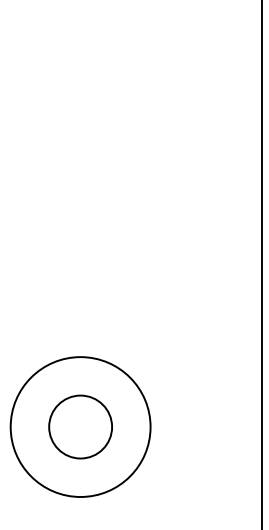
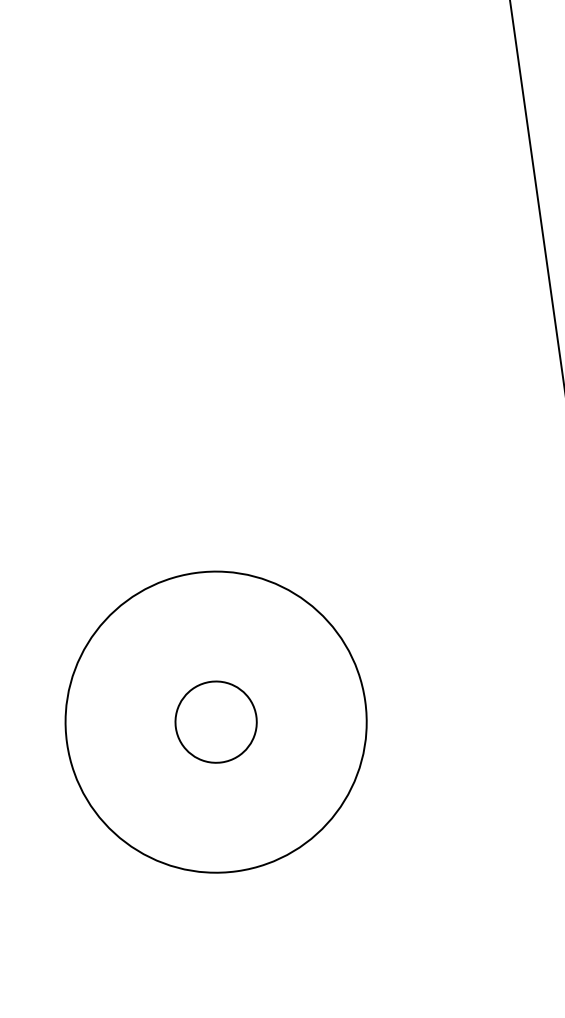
circle: (80, 426) -> (215, 721), size x0.6

